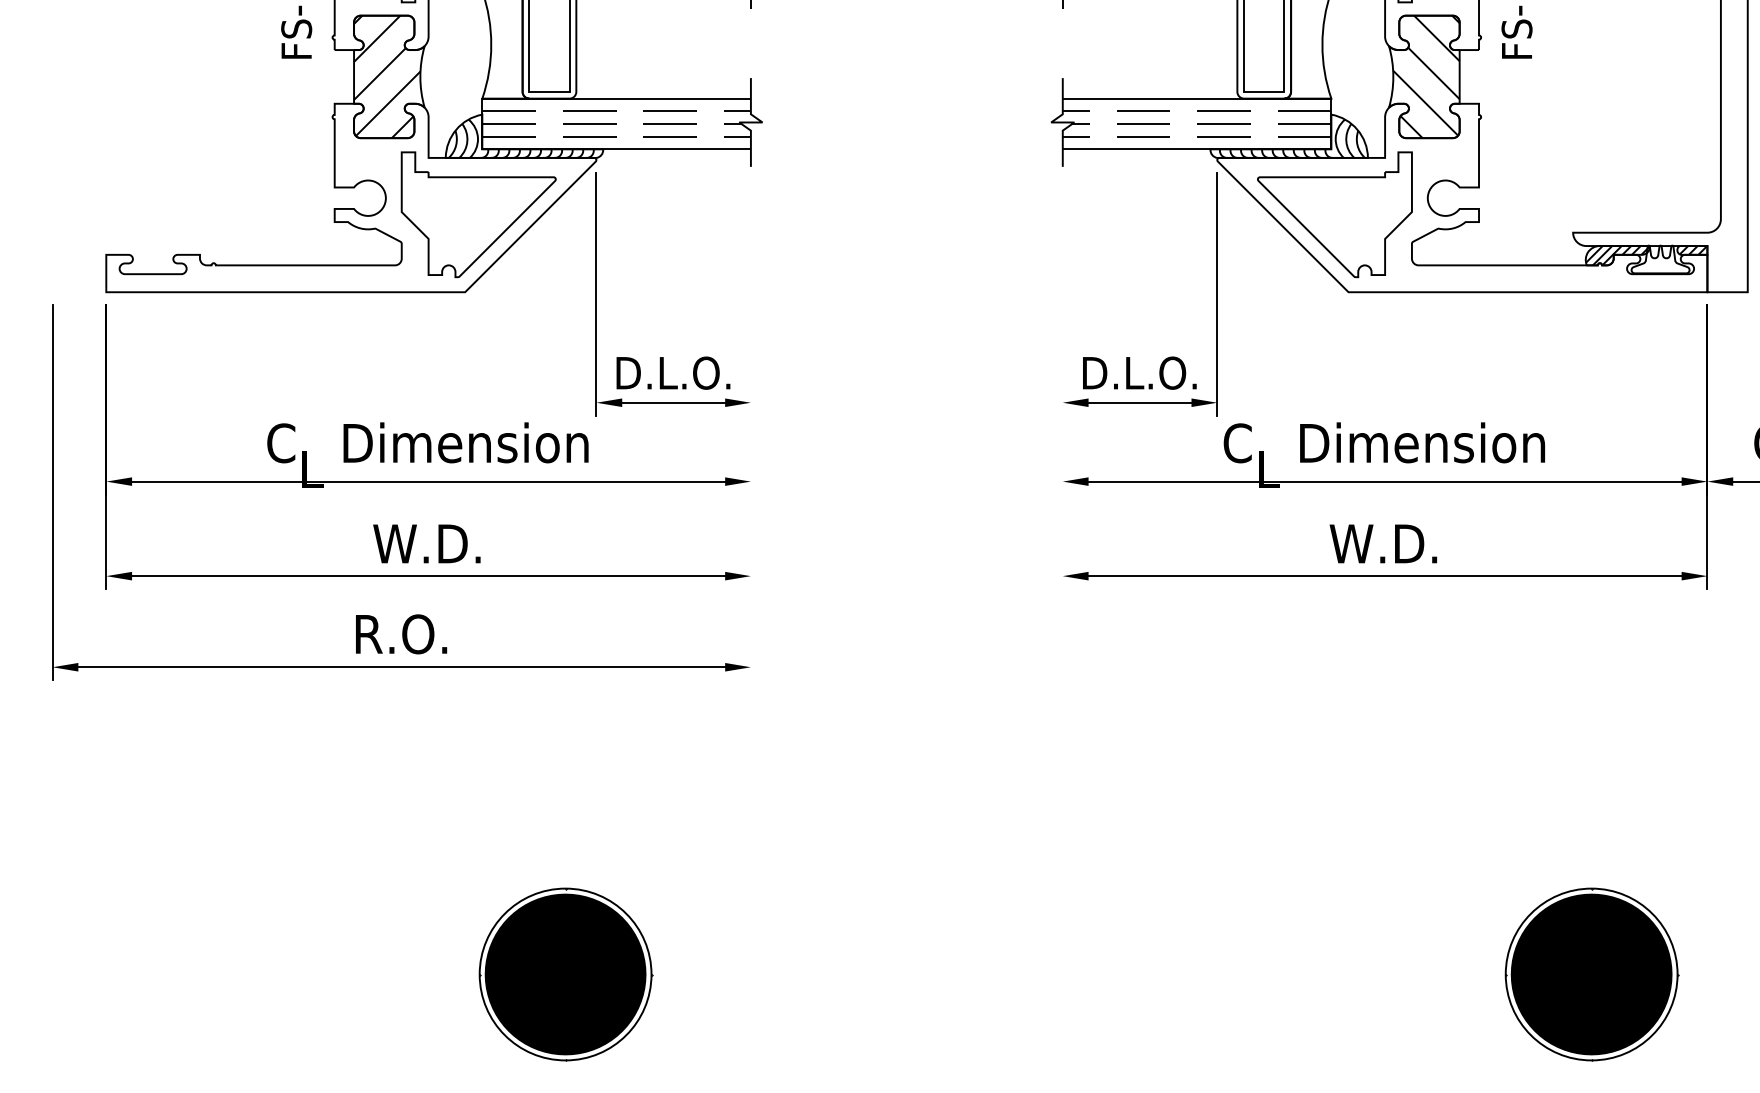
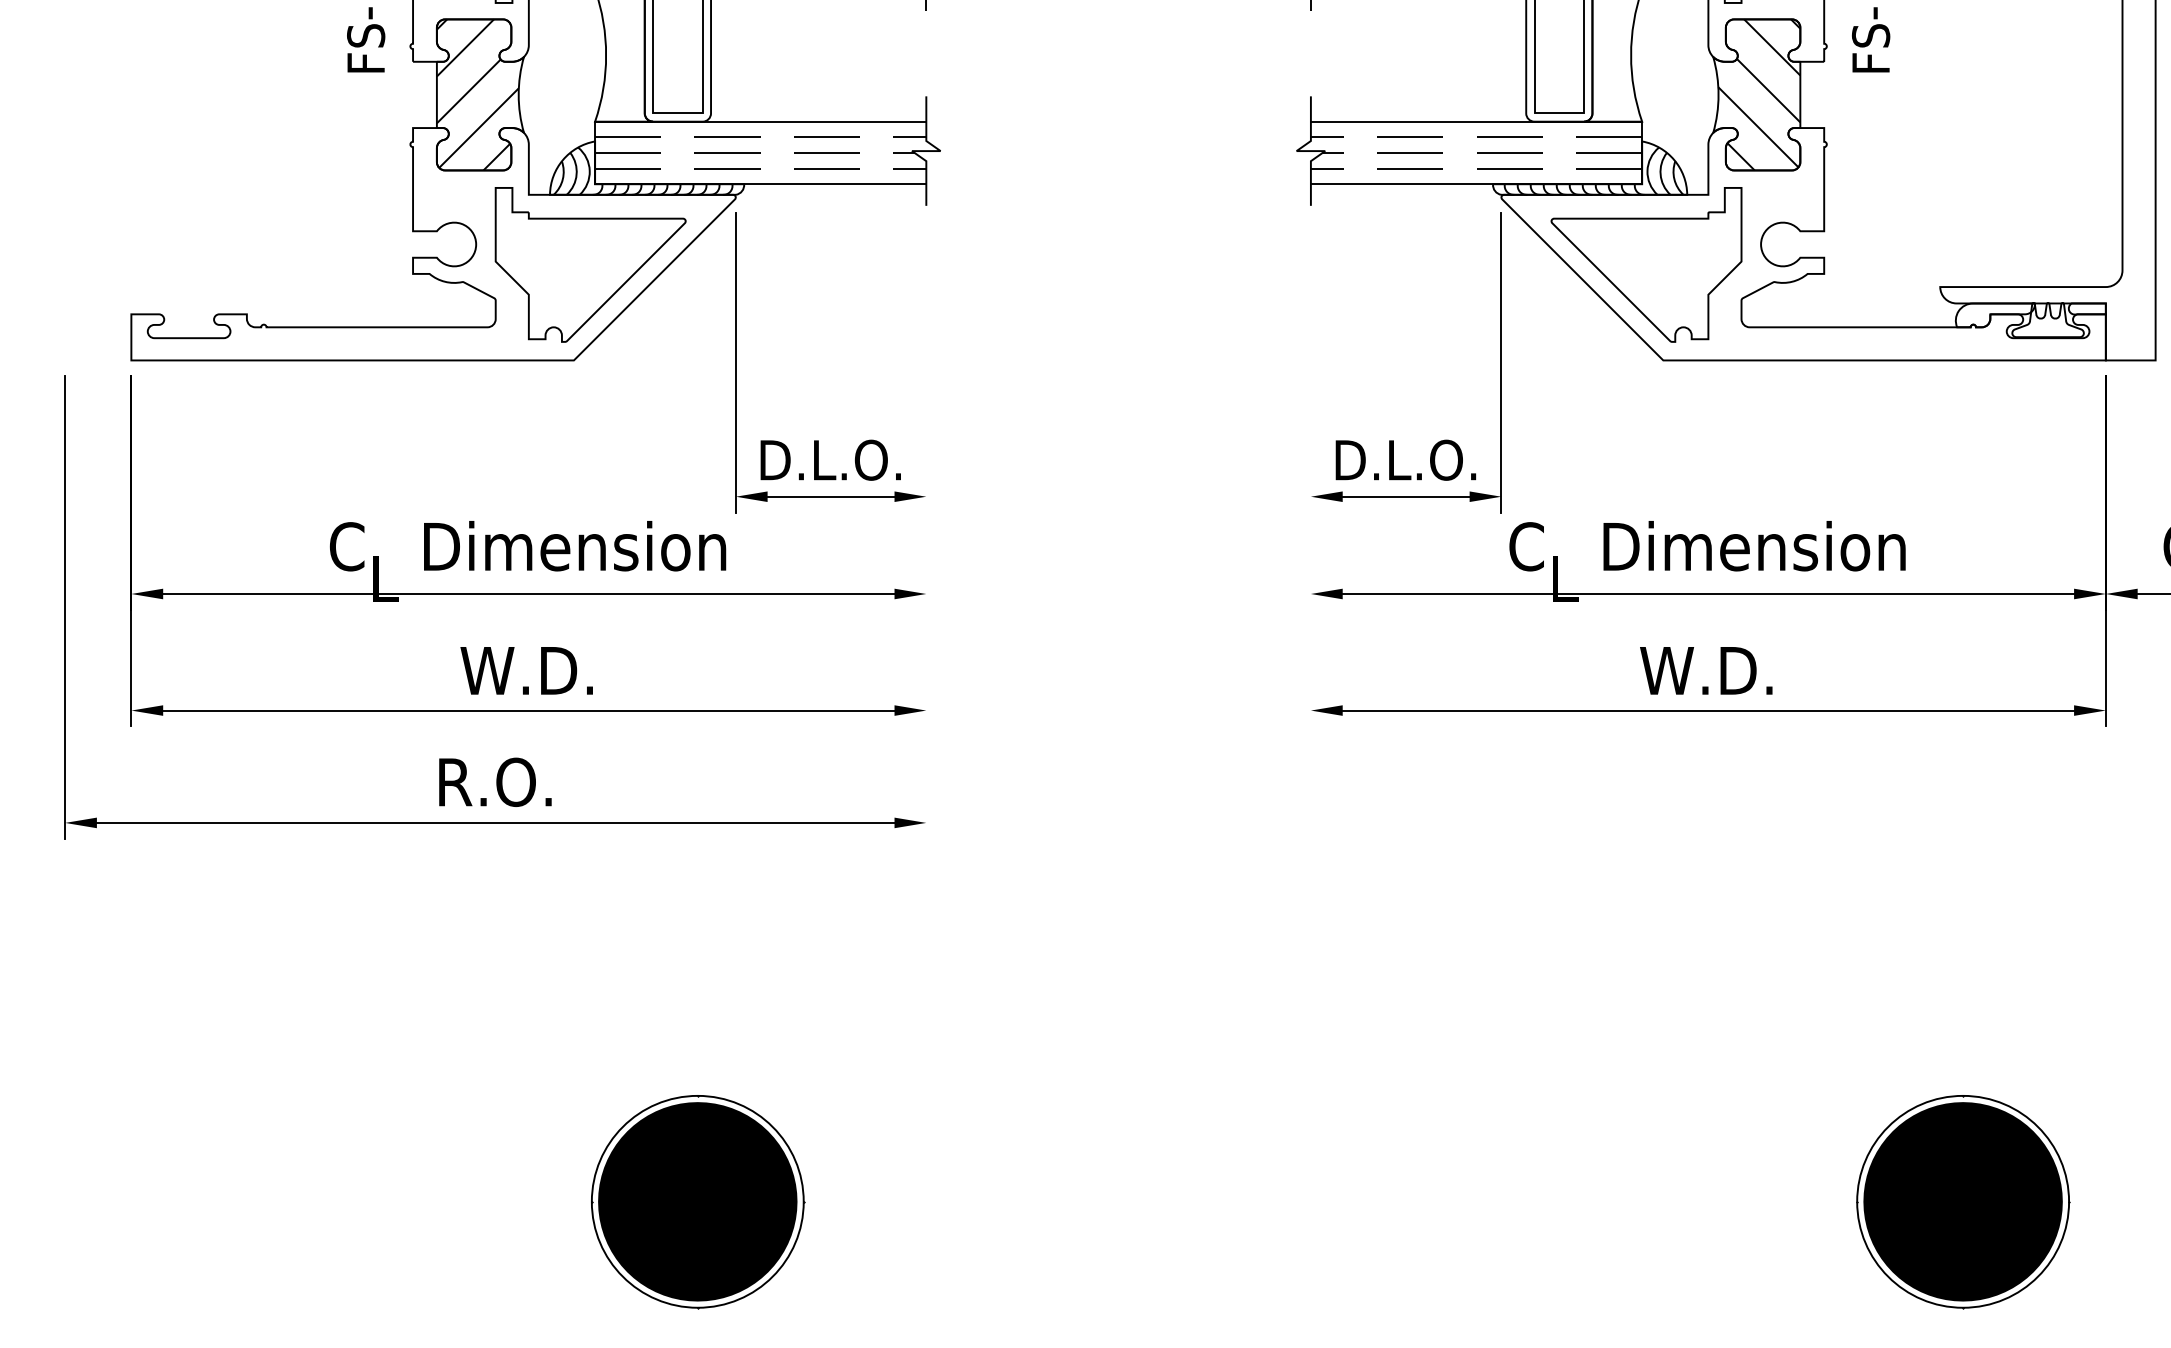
hatch: (1693, 250) -> (2088, 308), removed
hatch: (1617, 255) -> (1995, 315), removed

